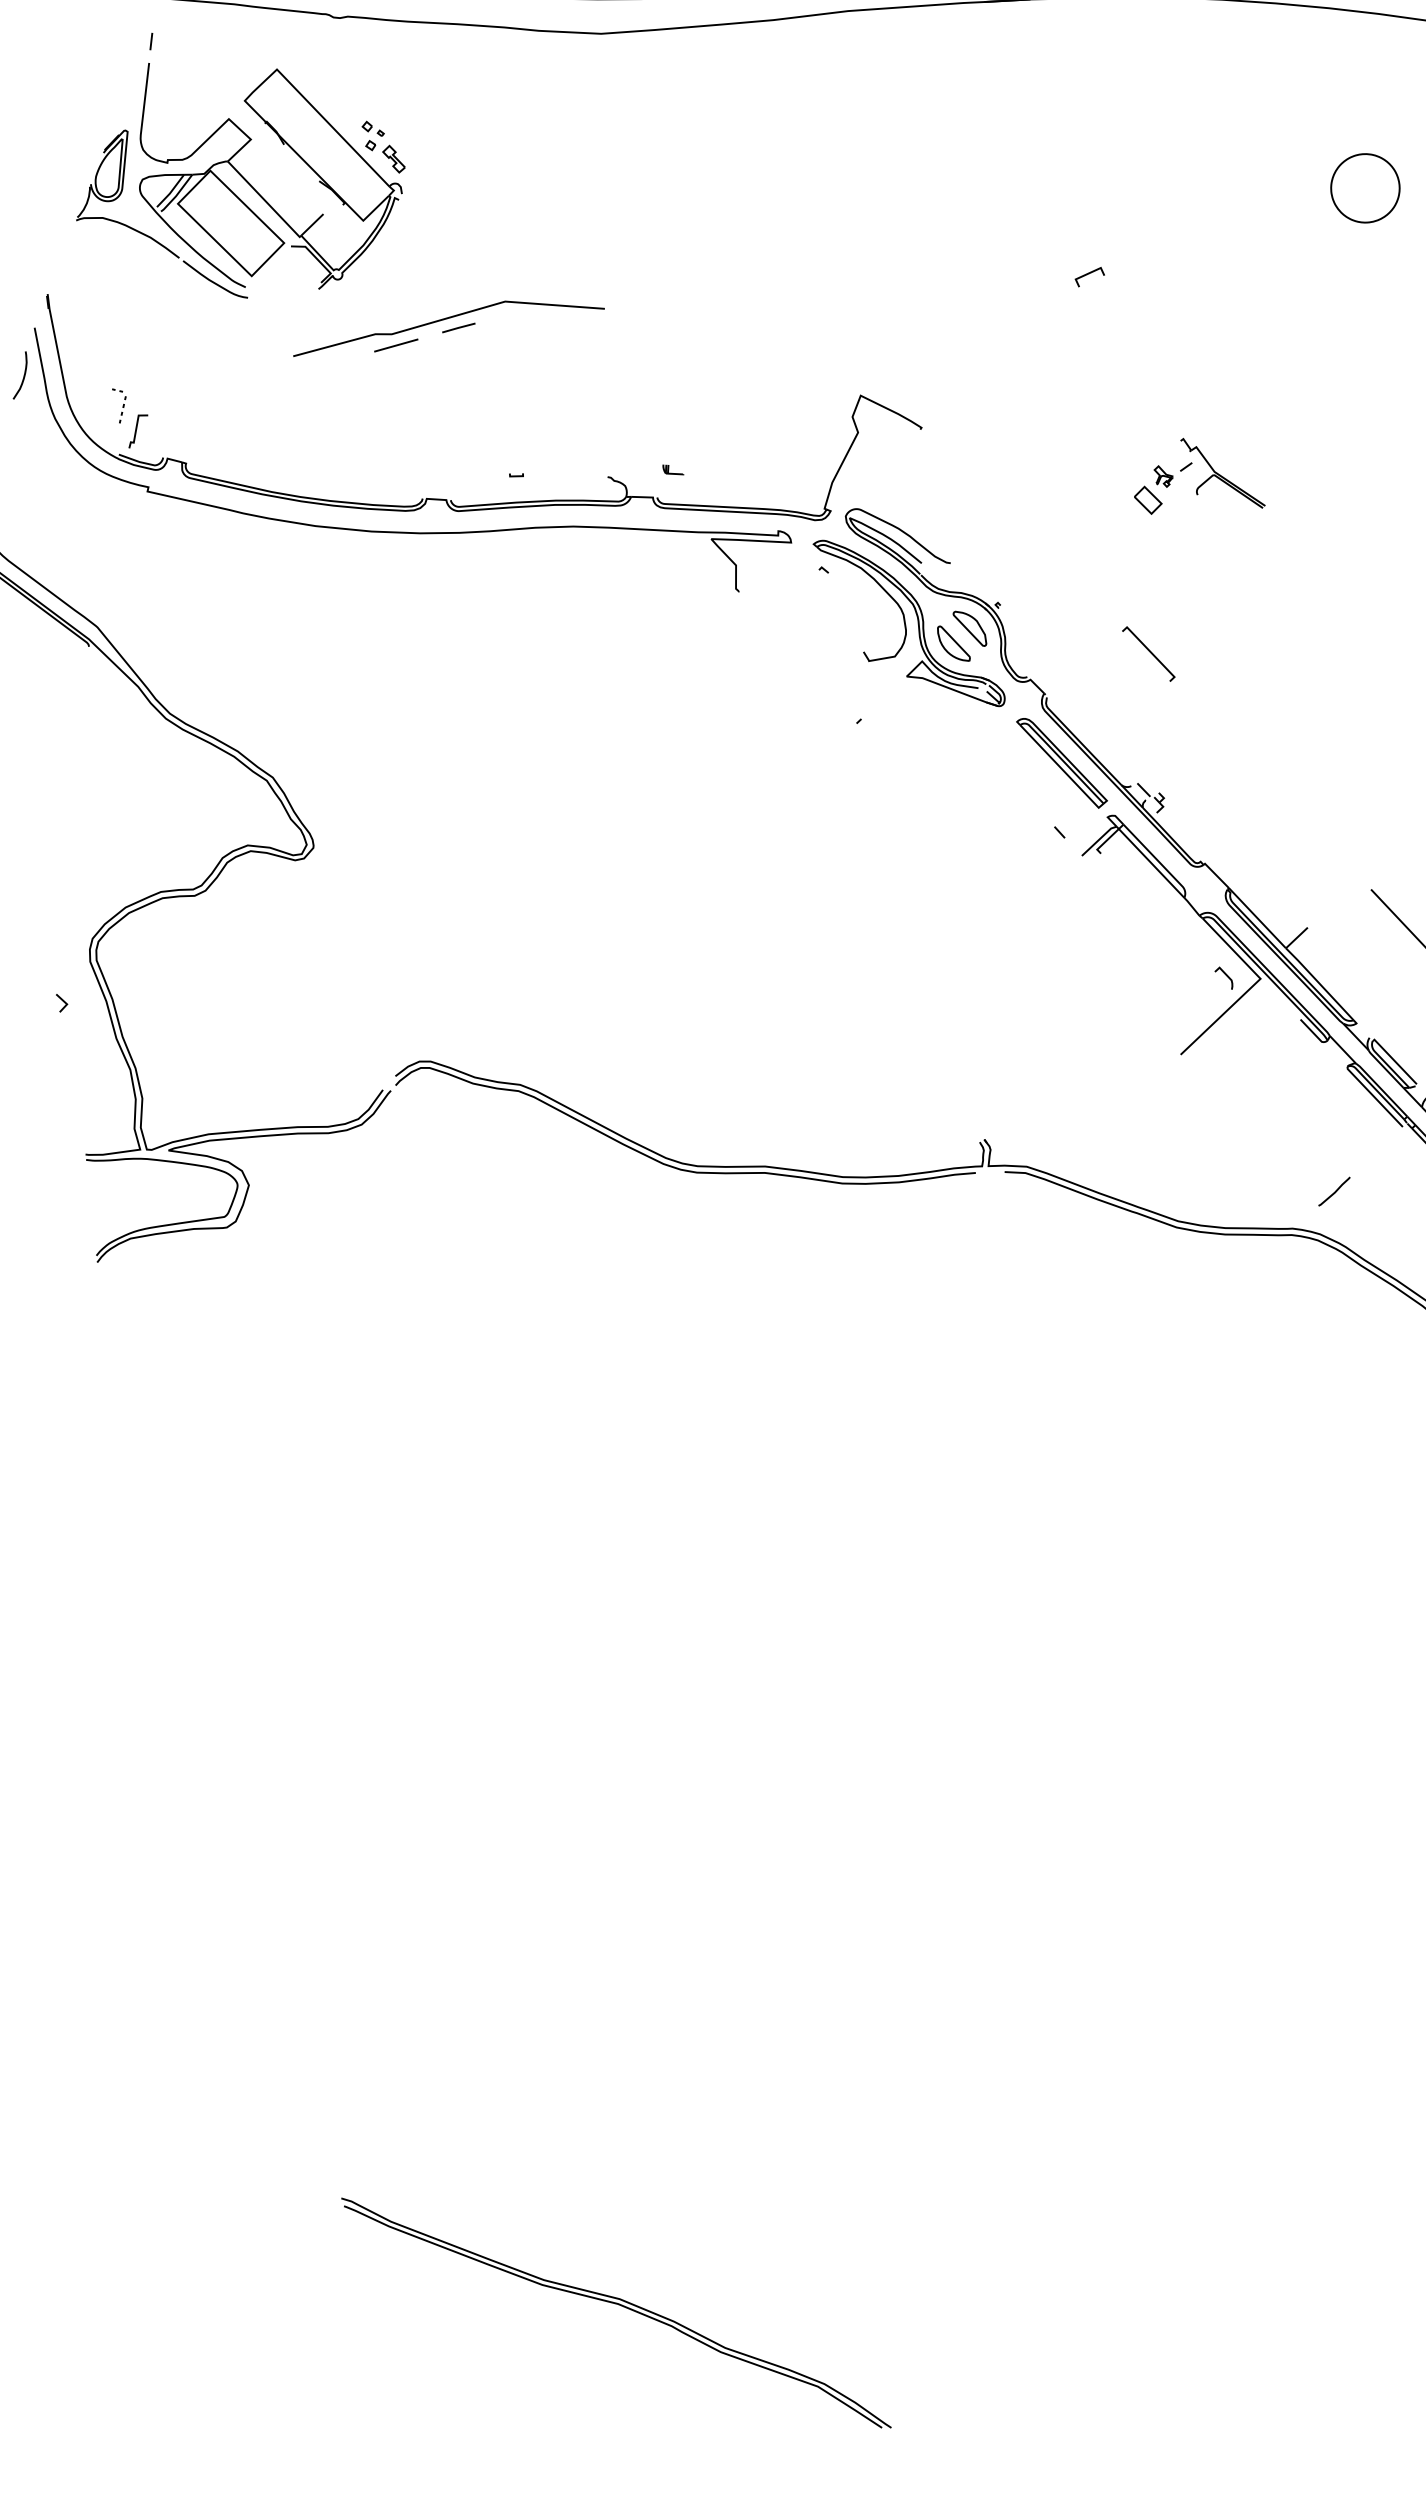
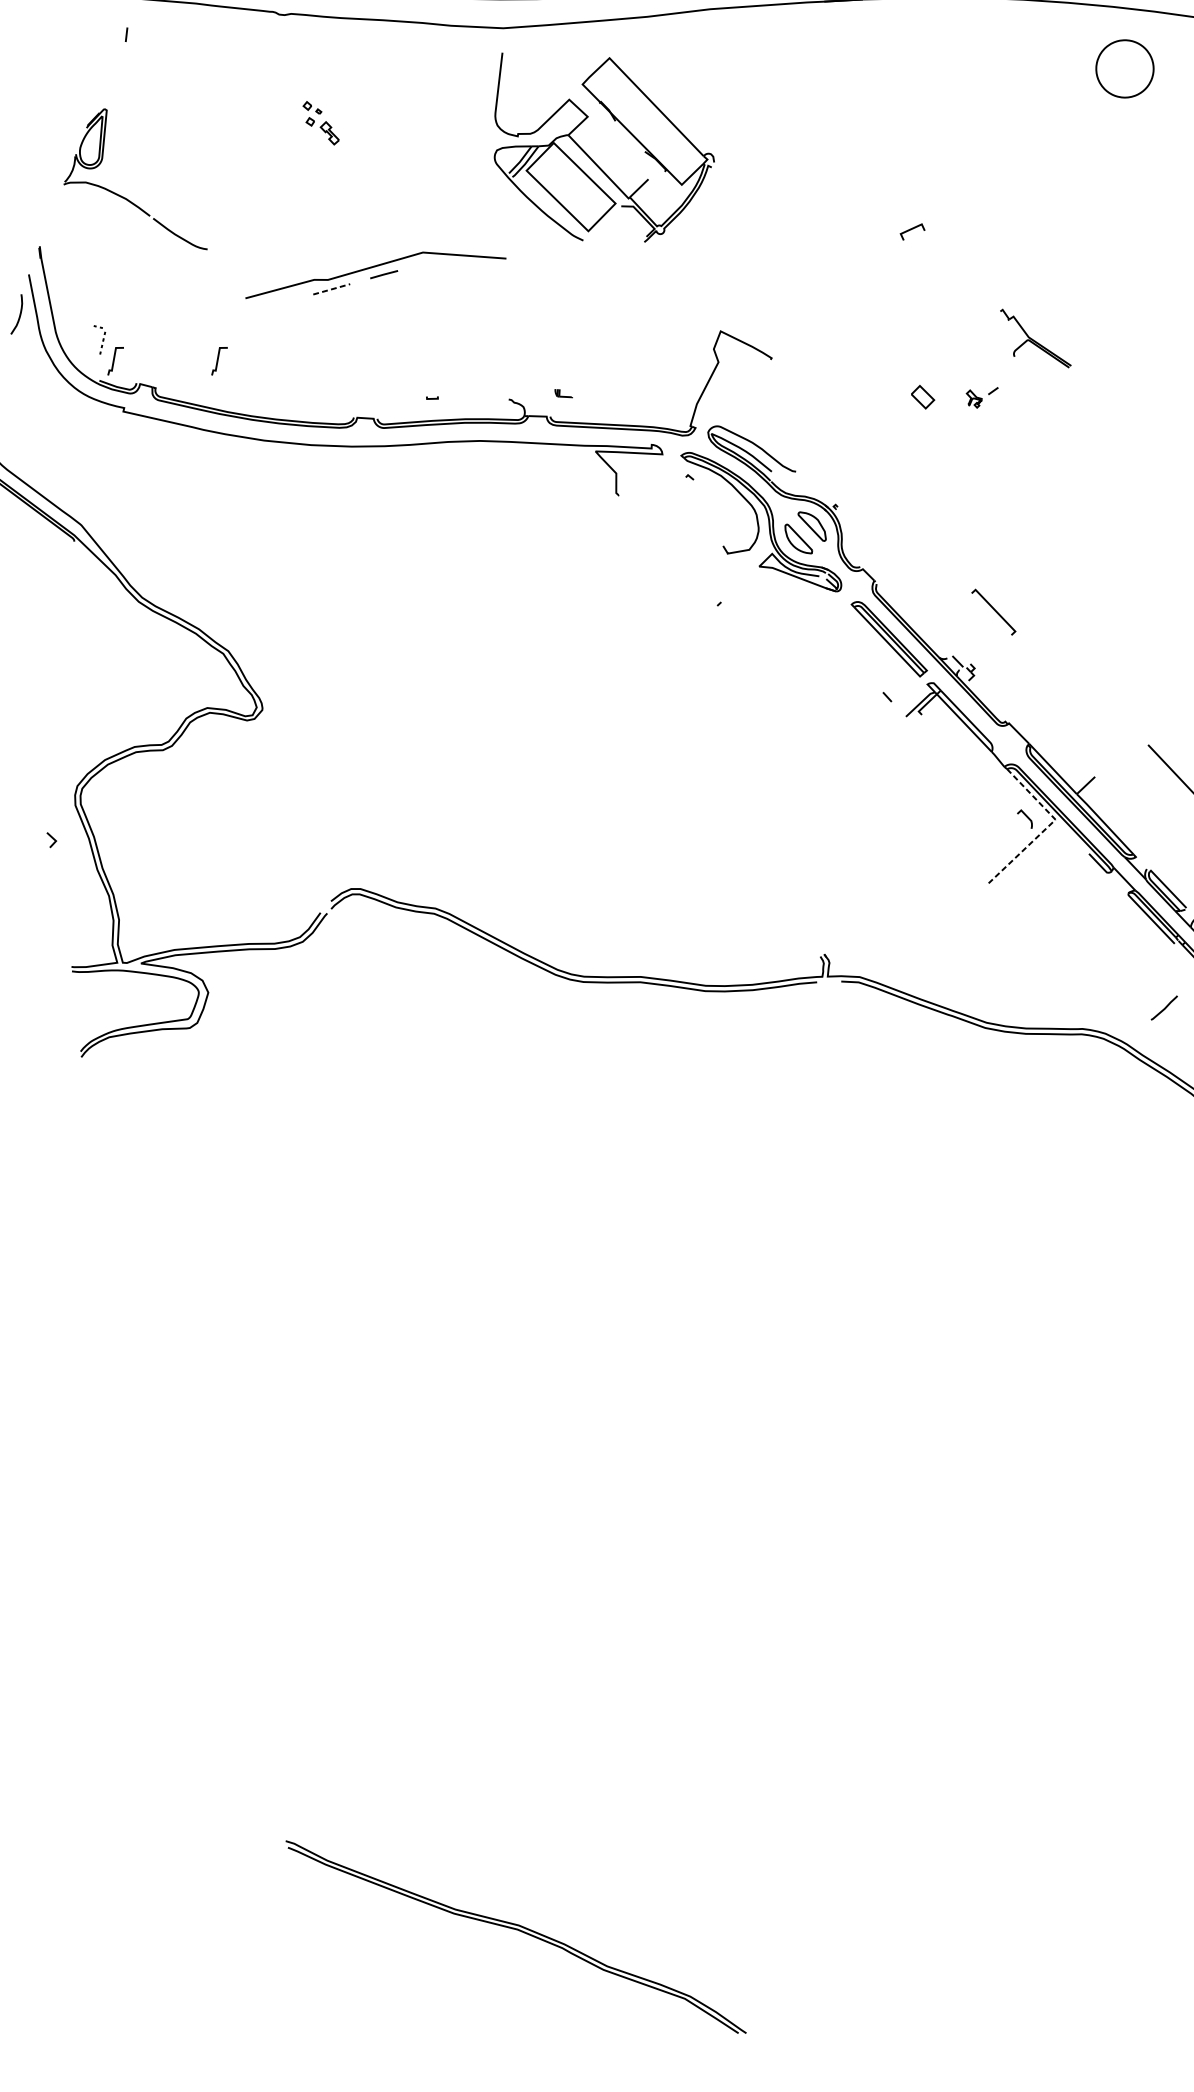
part: (1365, 188) -> (1125, 69), moved
part: (256, 190) -> (592, 159), moved
line: (396, 345) -> (331, 289), solid -> dashed
line: (260, 431) -> (218, 361), added
part: (1222, 473) -> (1035, 338), moved
part: (1148, 499) -> (923, 396), moved
line: (1149, 652) -> (994, 610), moved
line: (1251, 987) -> (1047, 826), solid -> dashed
curve: (1334, 1191) -> (1164, 1007), moved

